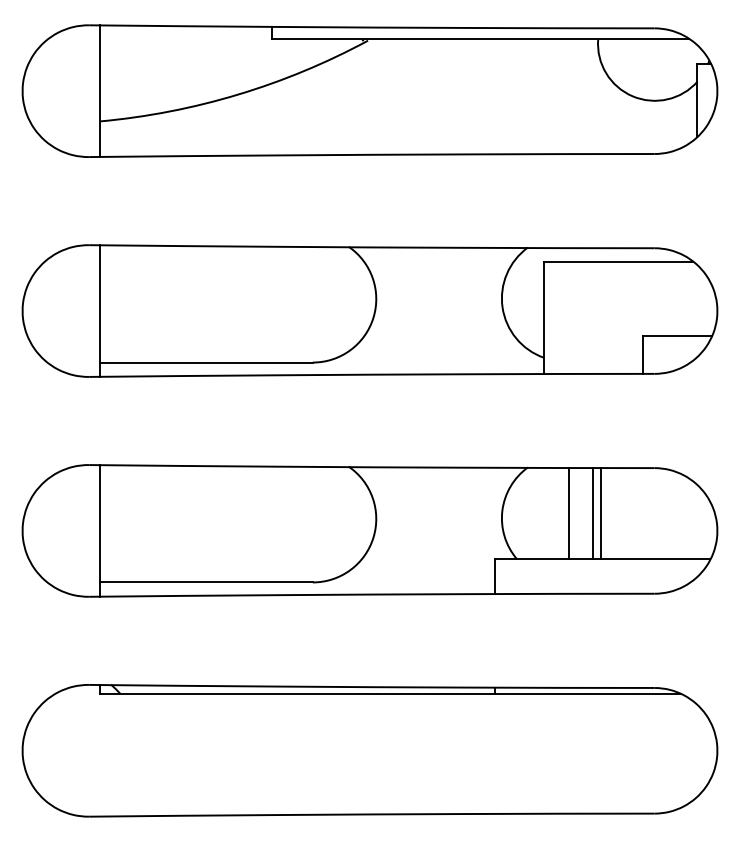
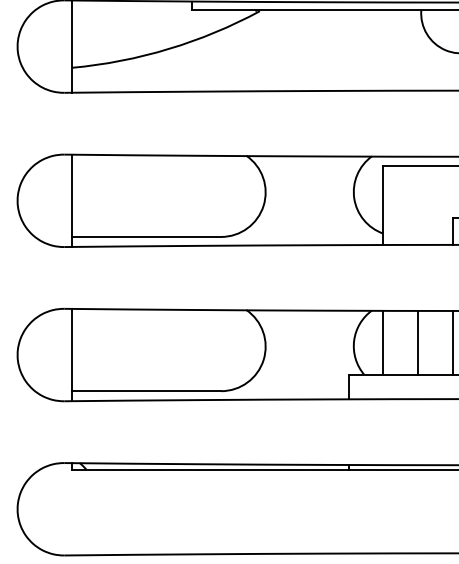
line: (568, 512) -> (382, 342), moved
line: (600, 513) -> (452, 342), moved

